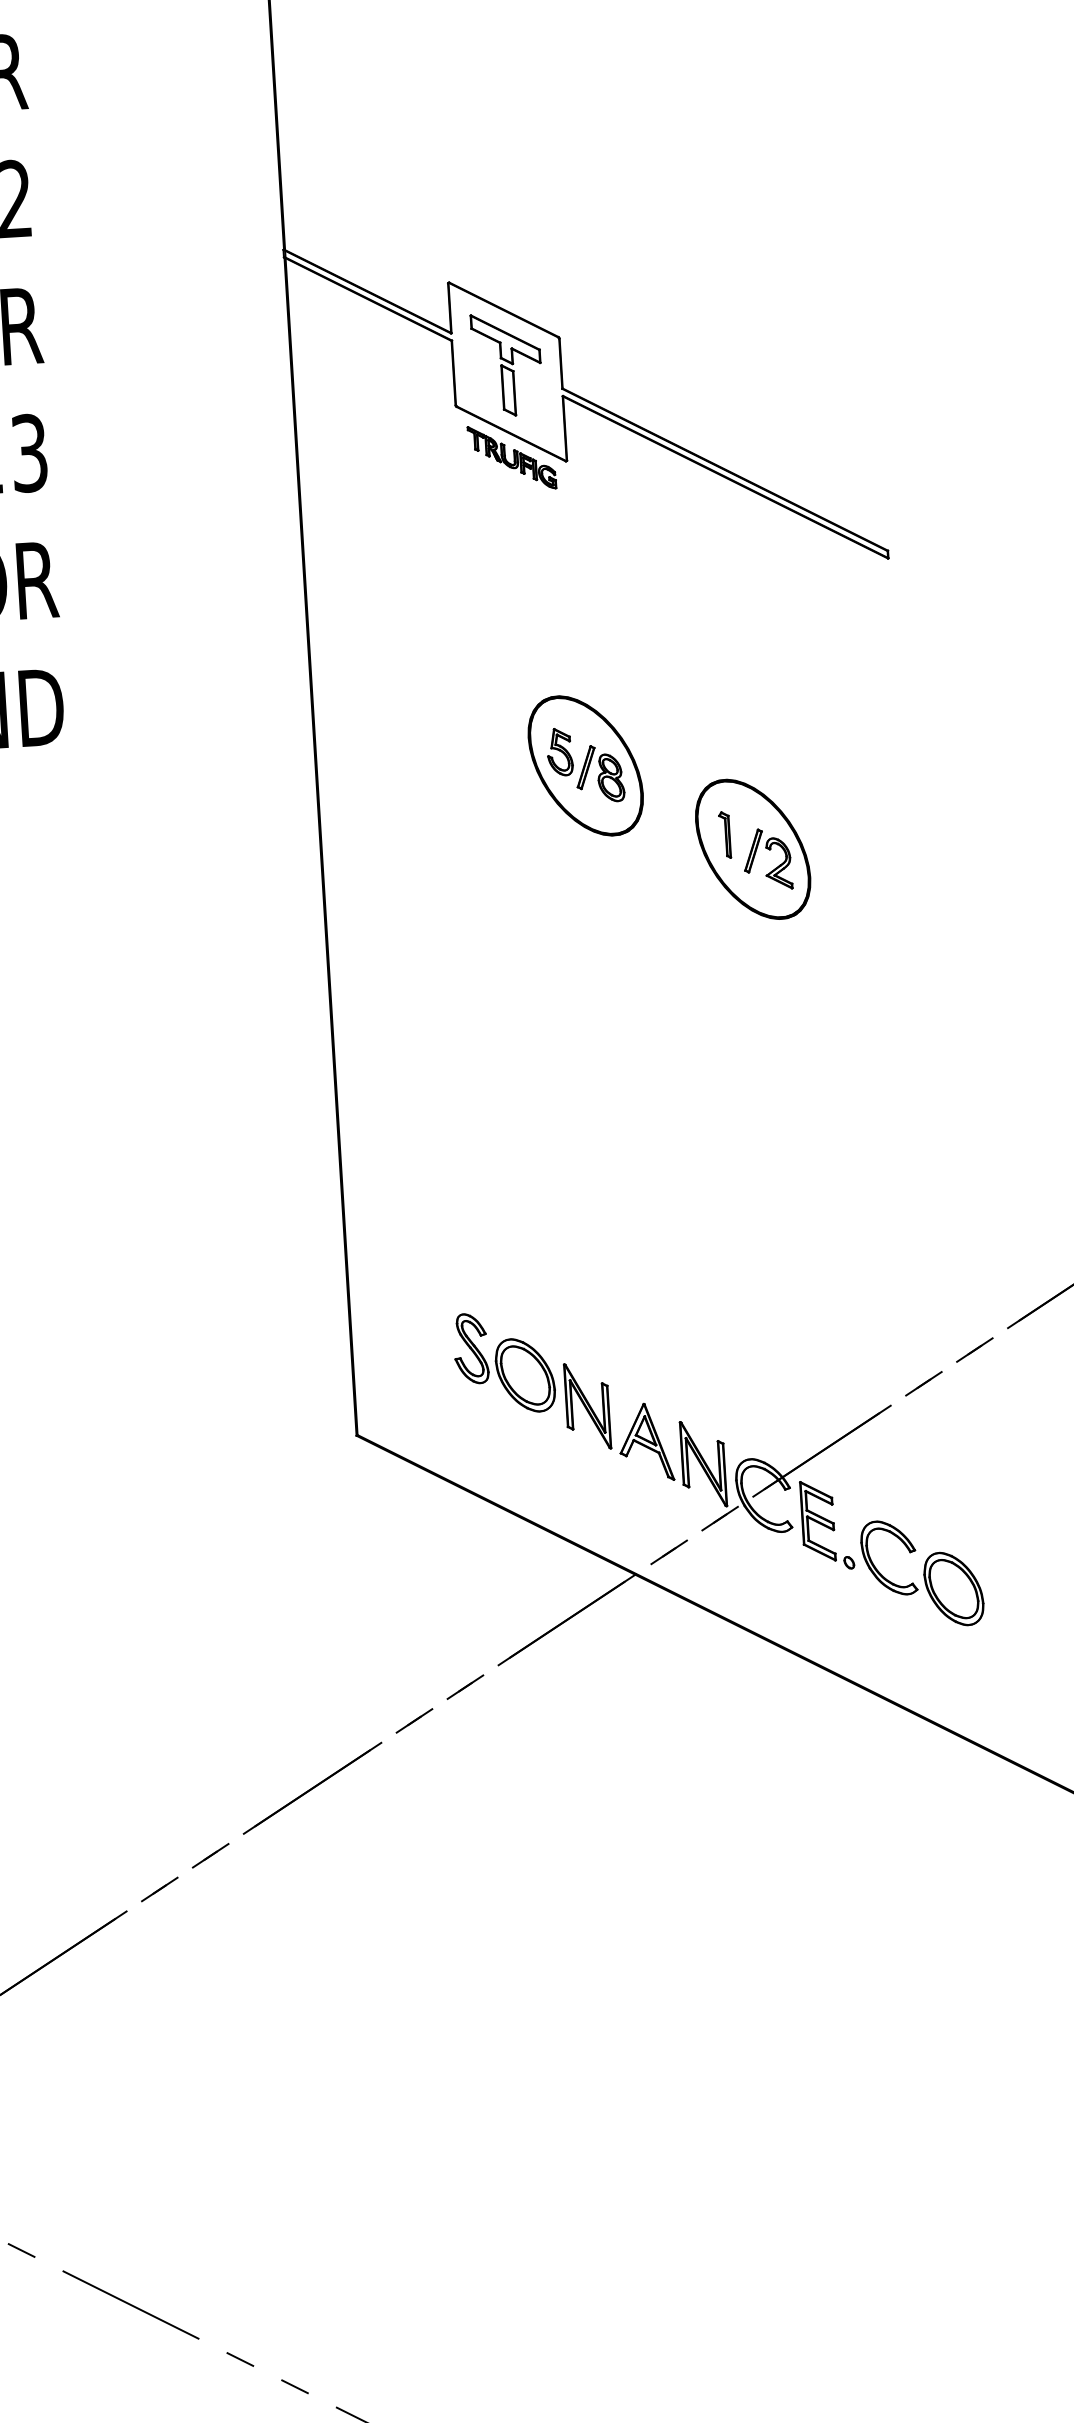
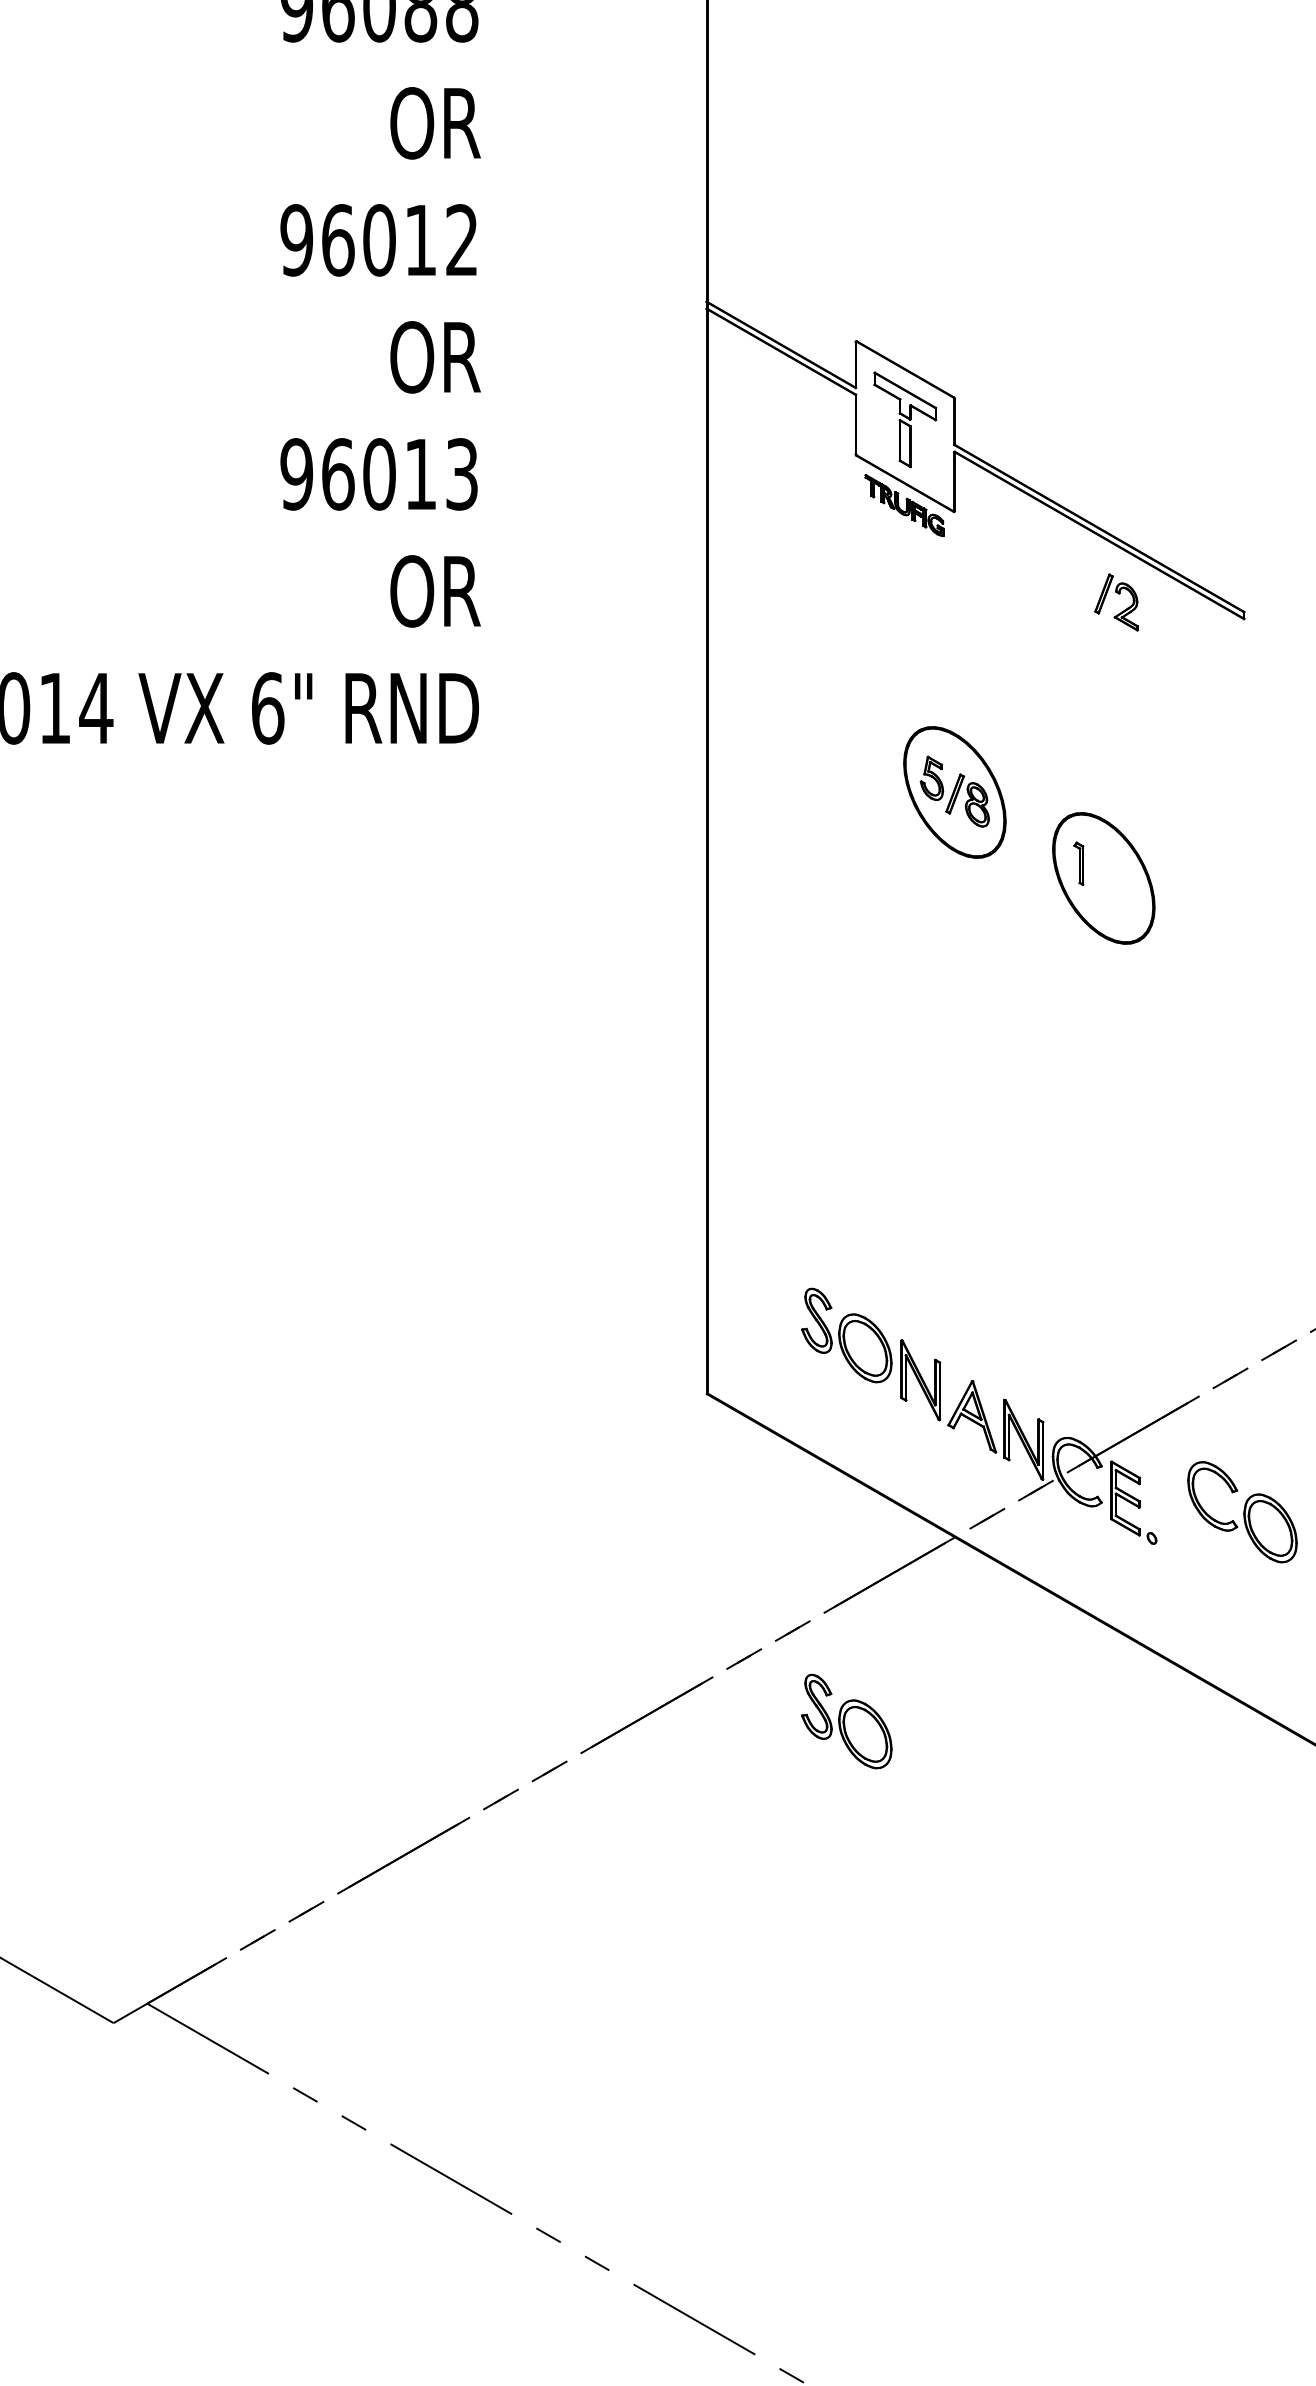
part: (769, 850) -> (1118, 594), moved
part: (922, 1573) -> (1242, 1512), moved
part: (529, 1781) -> (846, 1721), added

